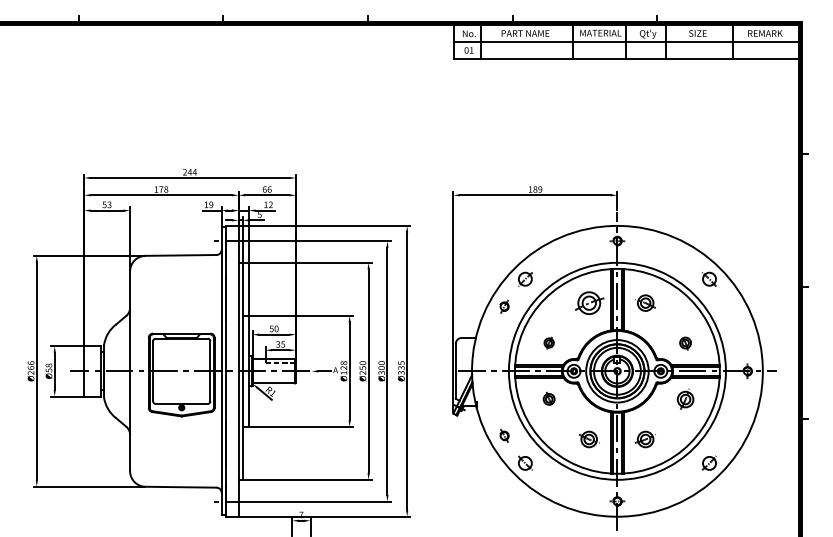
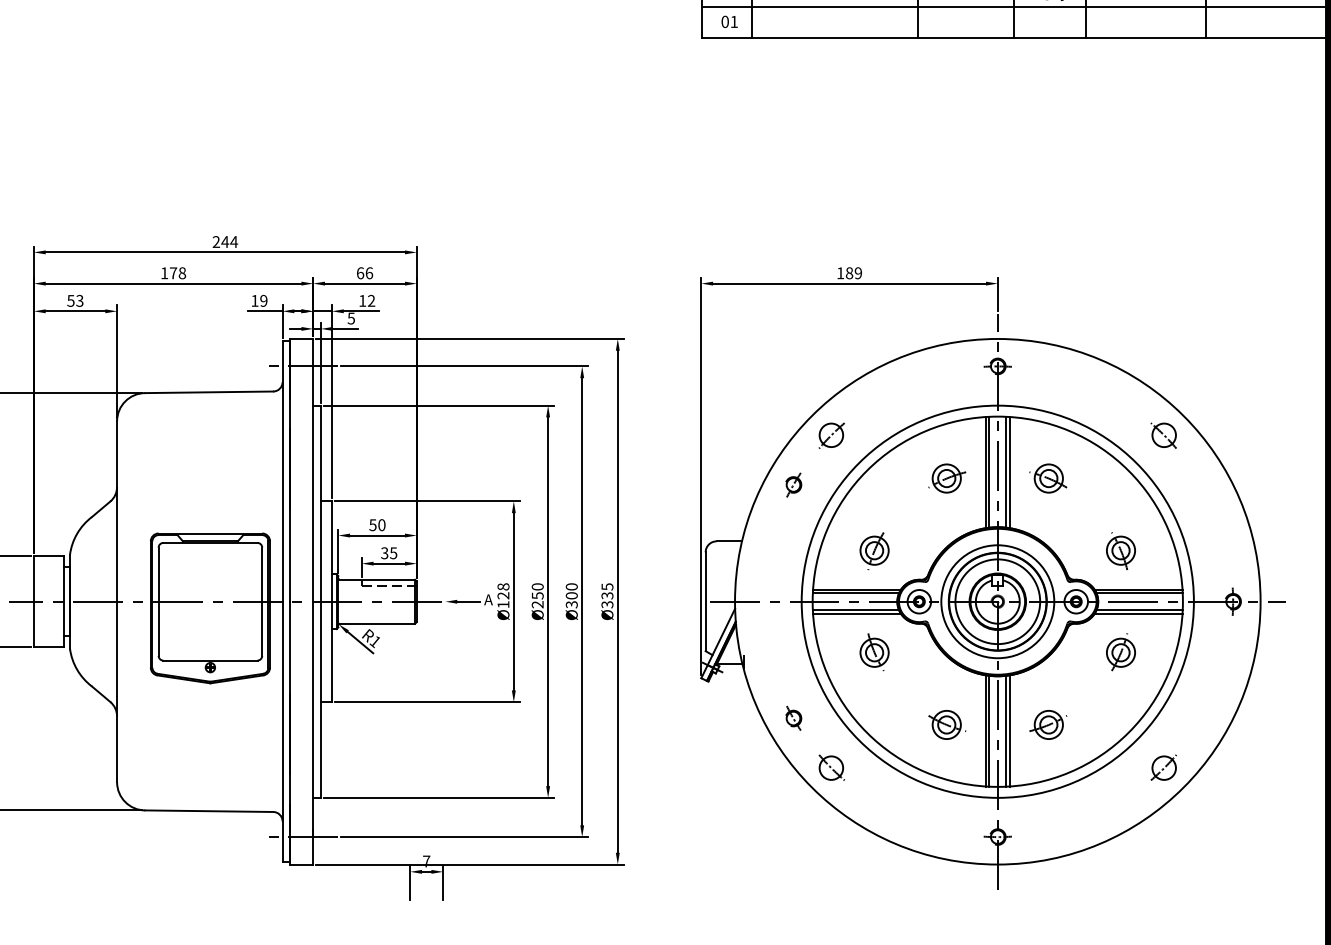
part: (588, 302) -> (945, 477), size x0.71
part: (548, 342) -> (873, 549), size x1.67
part: (685, 342) -> (1120, 549), size x1.43
part: (548, 398) -> (873, 650), size x1.43

